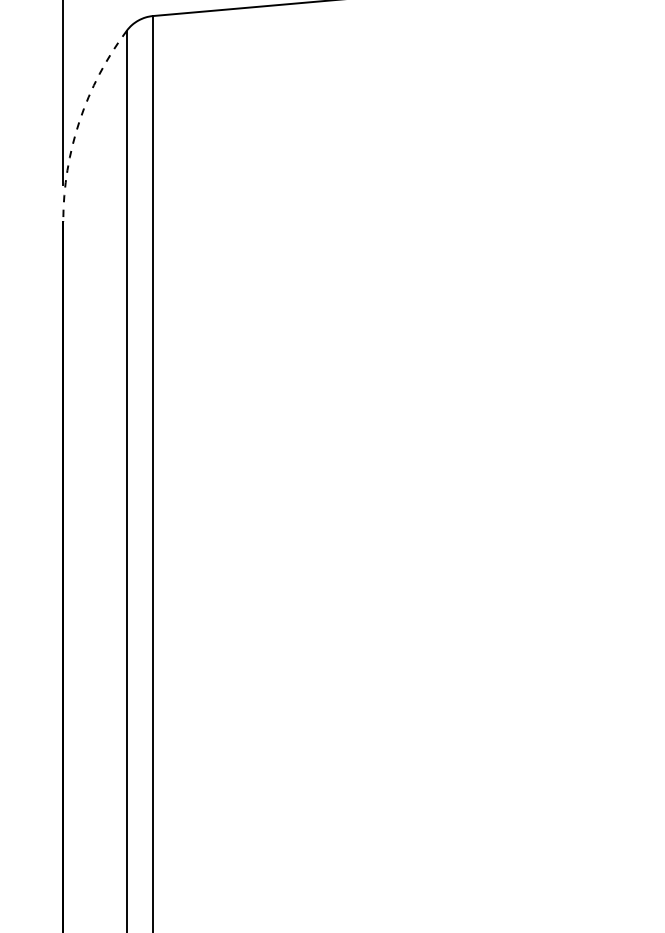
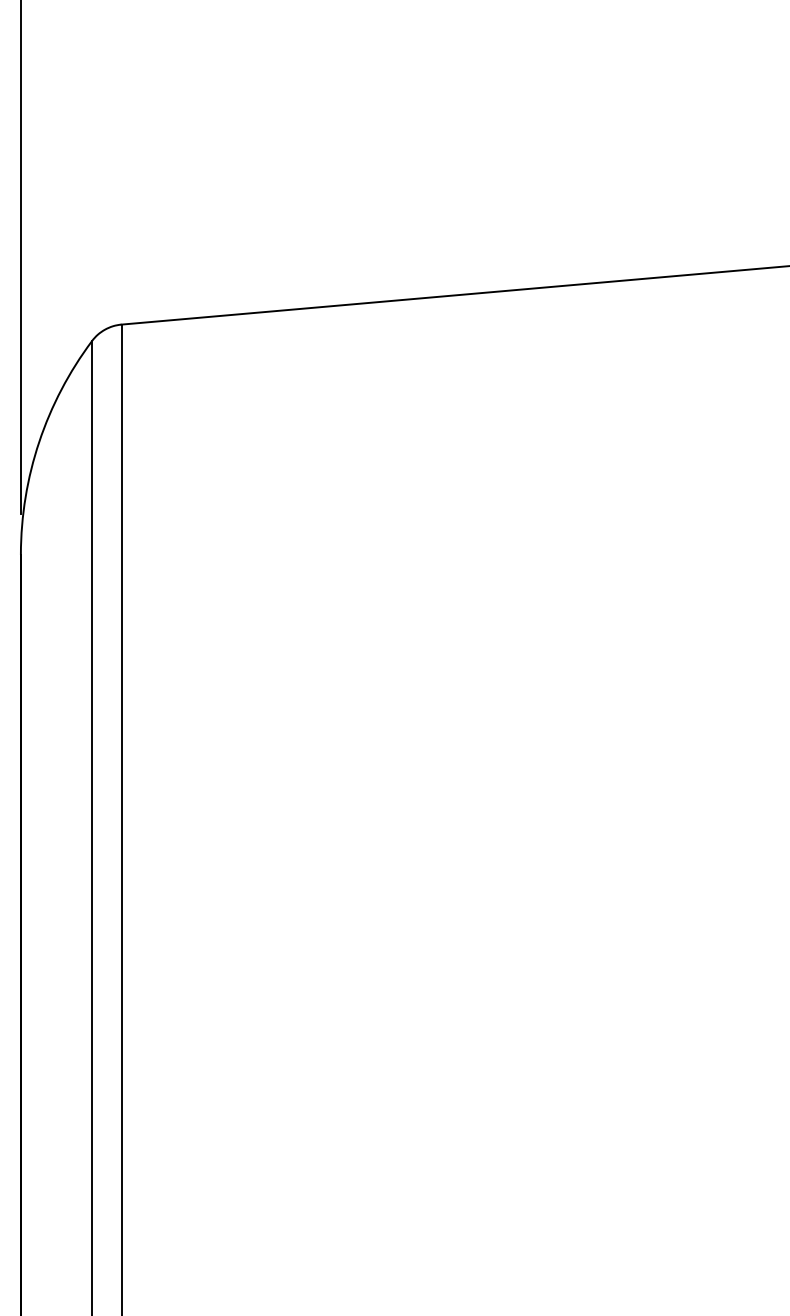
arc: (79, 120) -> (39, 441), dashed -> solid

